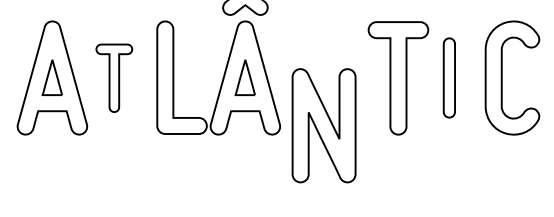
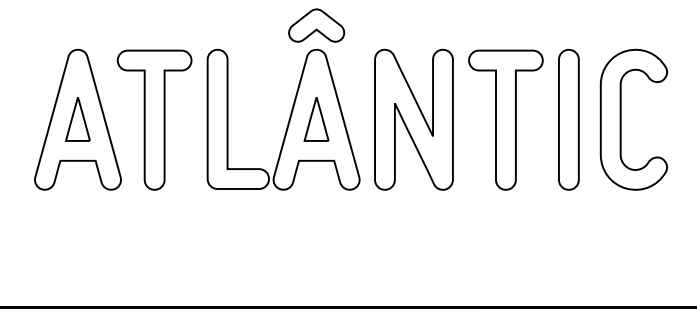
part: (114, 77) -> (154, 119), size x1.67
part: (449, 77) -> (568, 119), size x1.43
part: (502, 77) -> (621, 119), moved
part: (323, 125) -> (413, 119), moved

